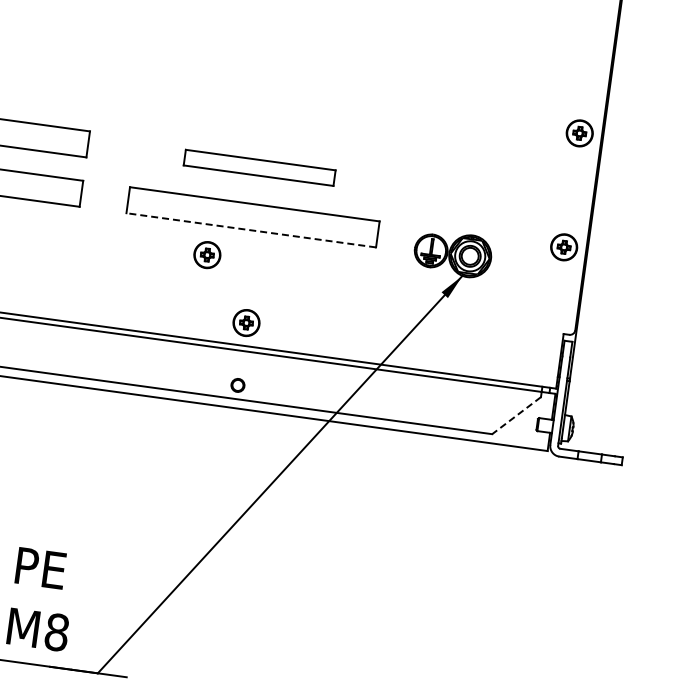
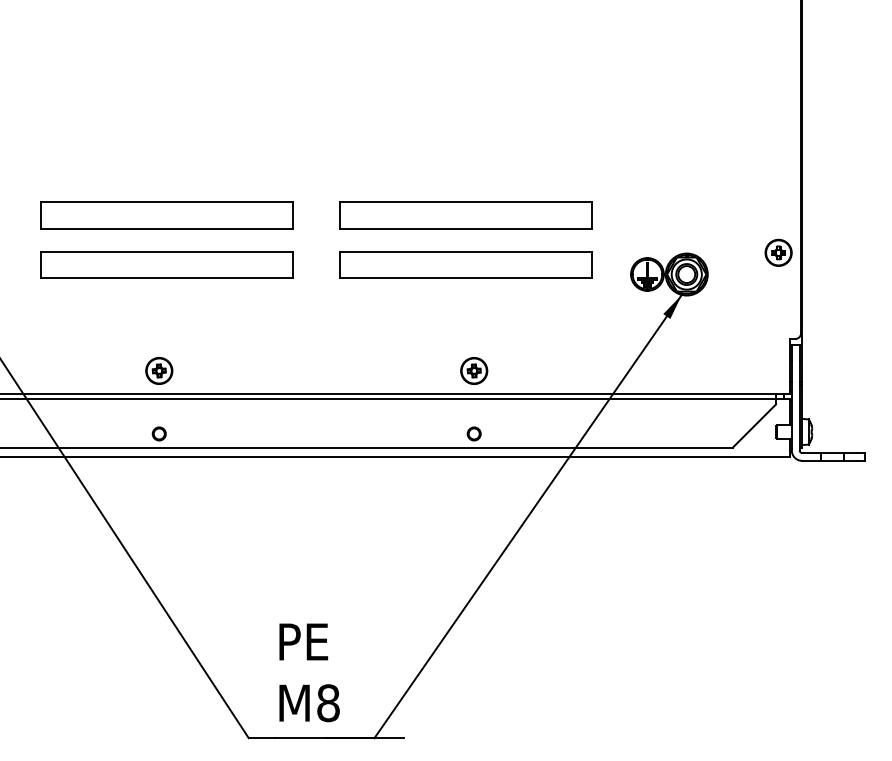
part: (579, 133) -> (778, 137), removed
part: (258, 167) -> (465, 215), size x1.67
line: (251, 230) -> (466, 278), dashed -> solid
part: (207, 254) -> (426, 308), removed
line: (516, 416) -> (754, 426), dashed -> solid

